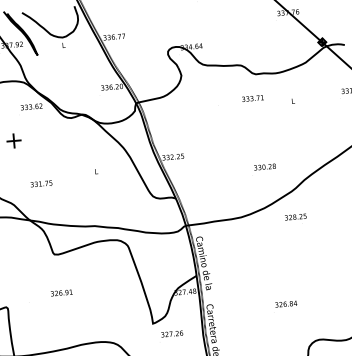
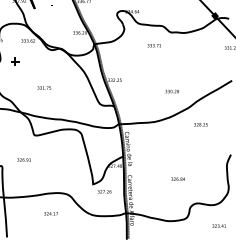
text: (251, 98) -> (153, 45), moved
text: (41, 182) -> (44, 87), moved
text: (295, 216) -> (200, 124), moved
text: (60, 292) -> (23, 159), moved

